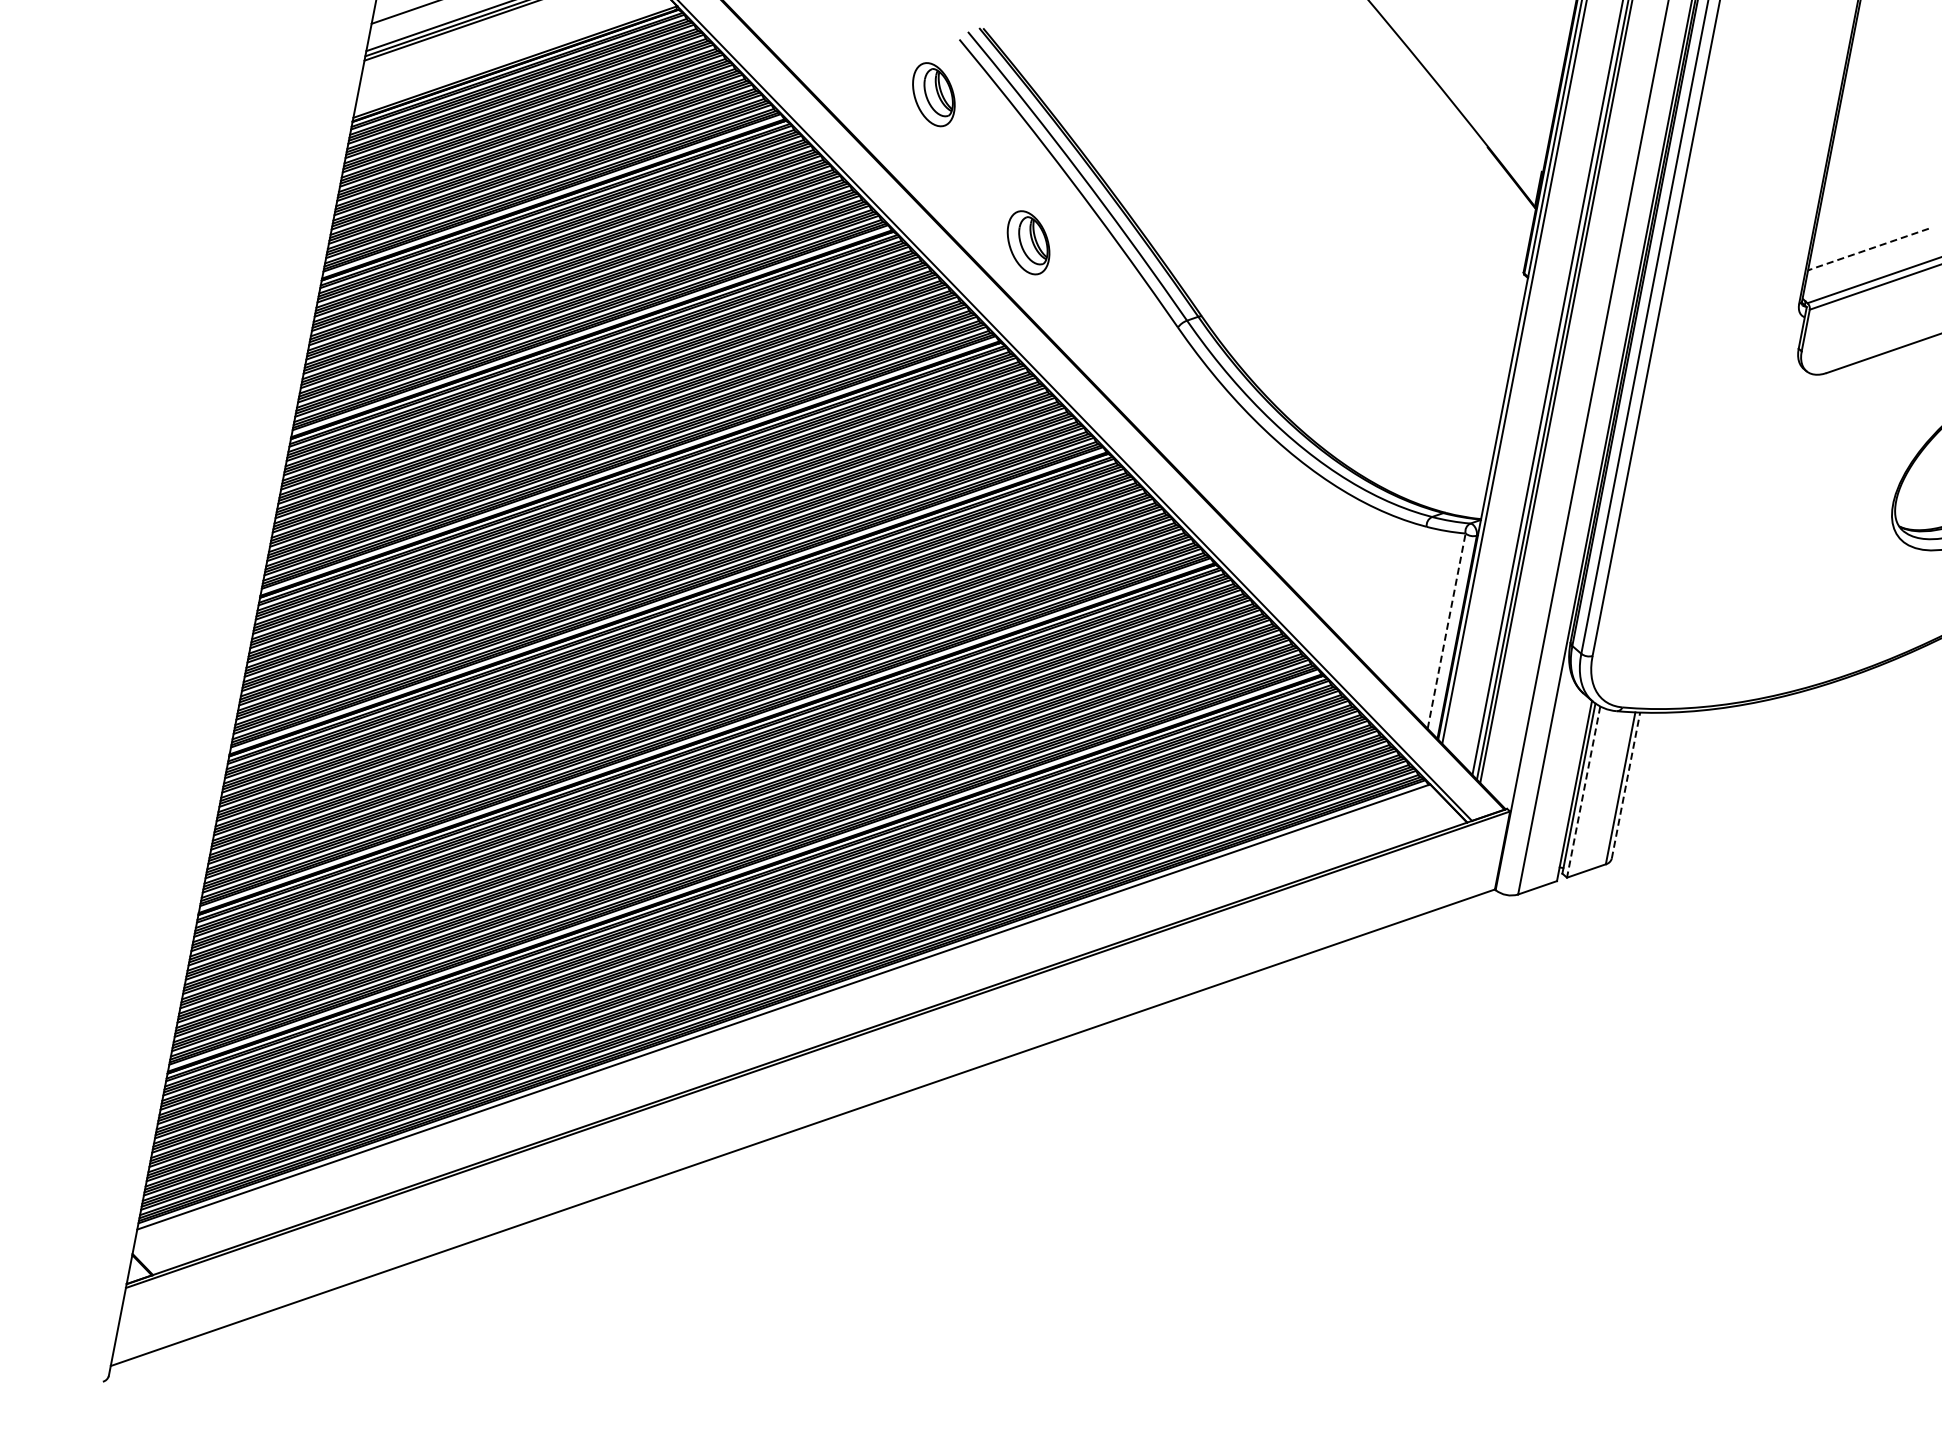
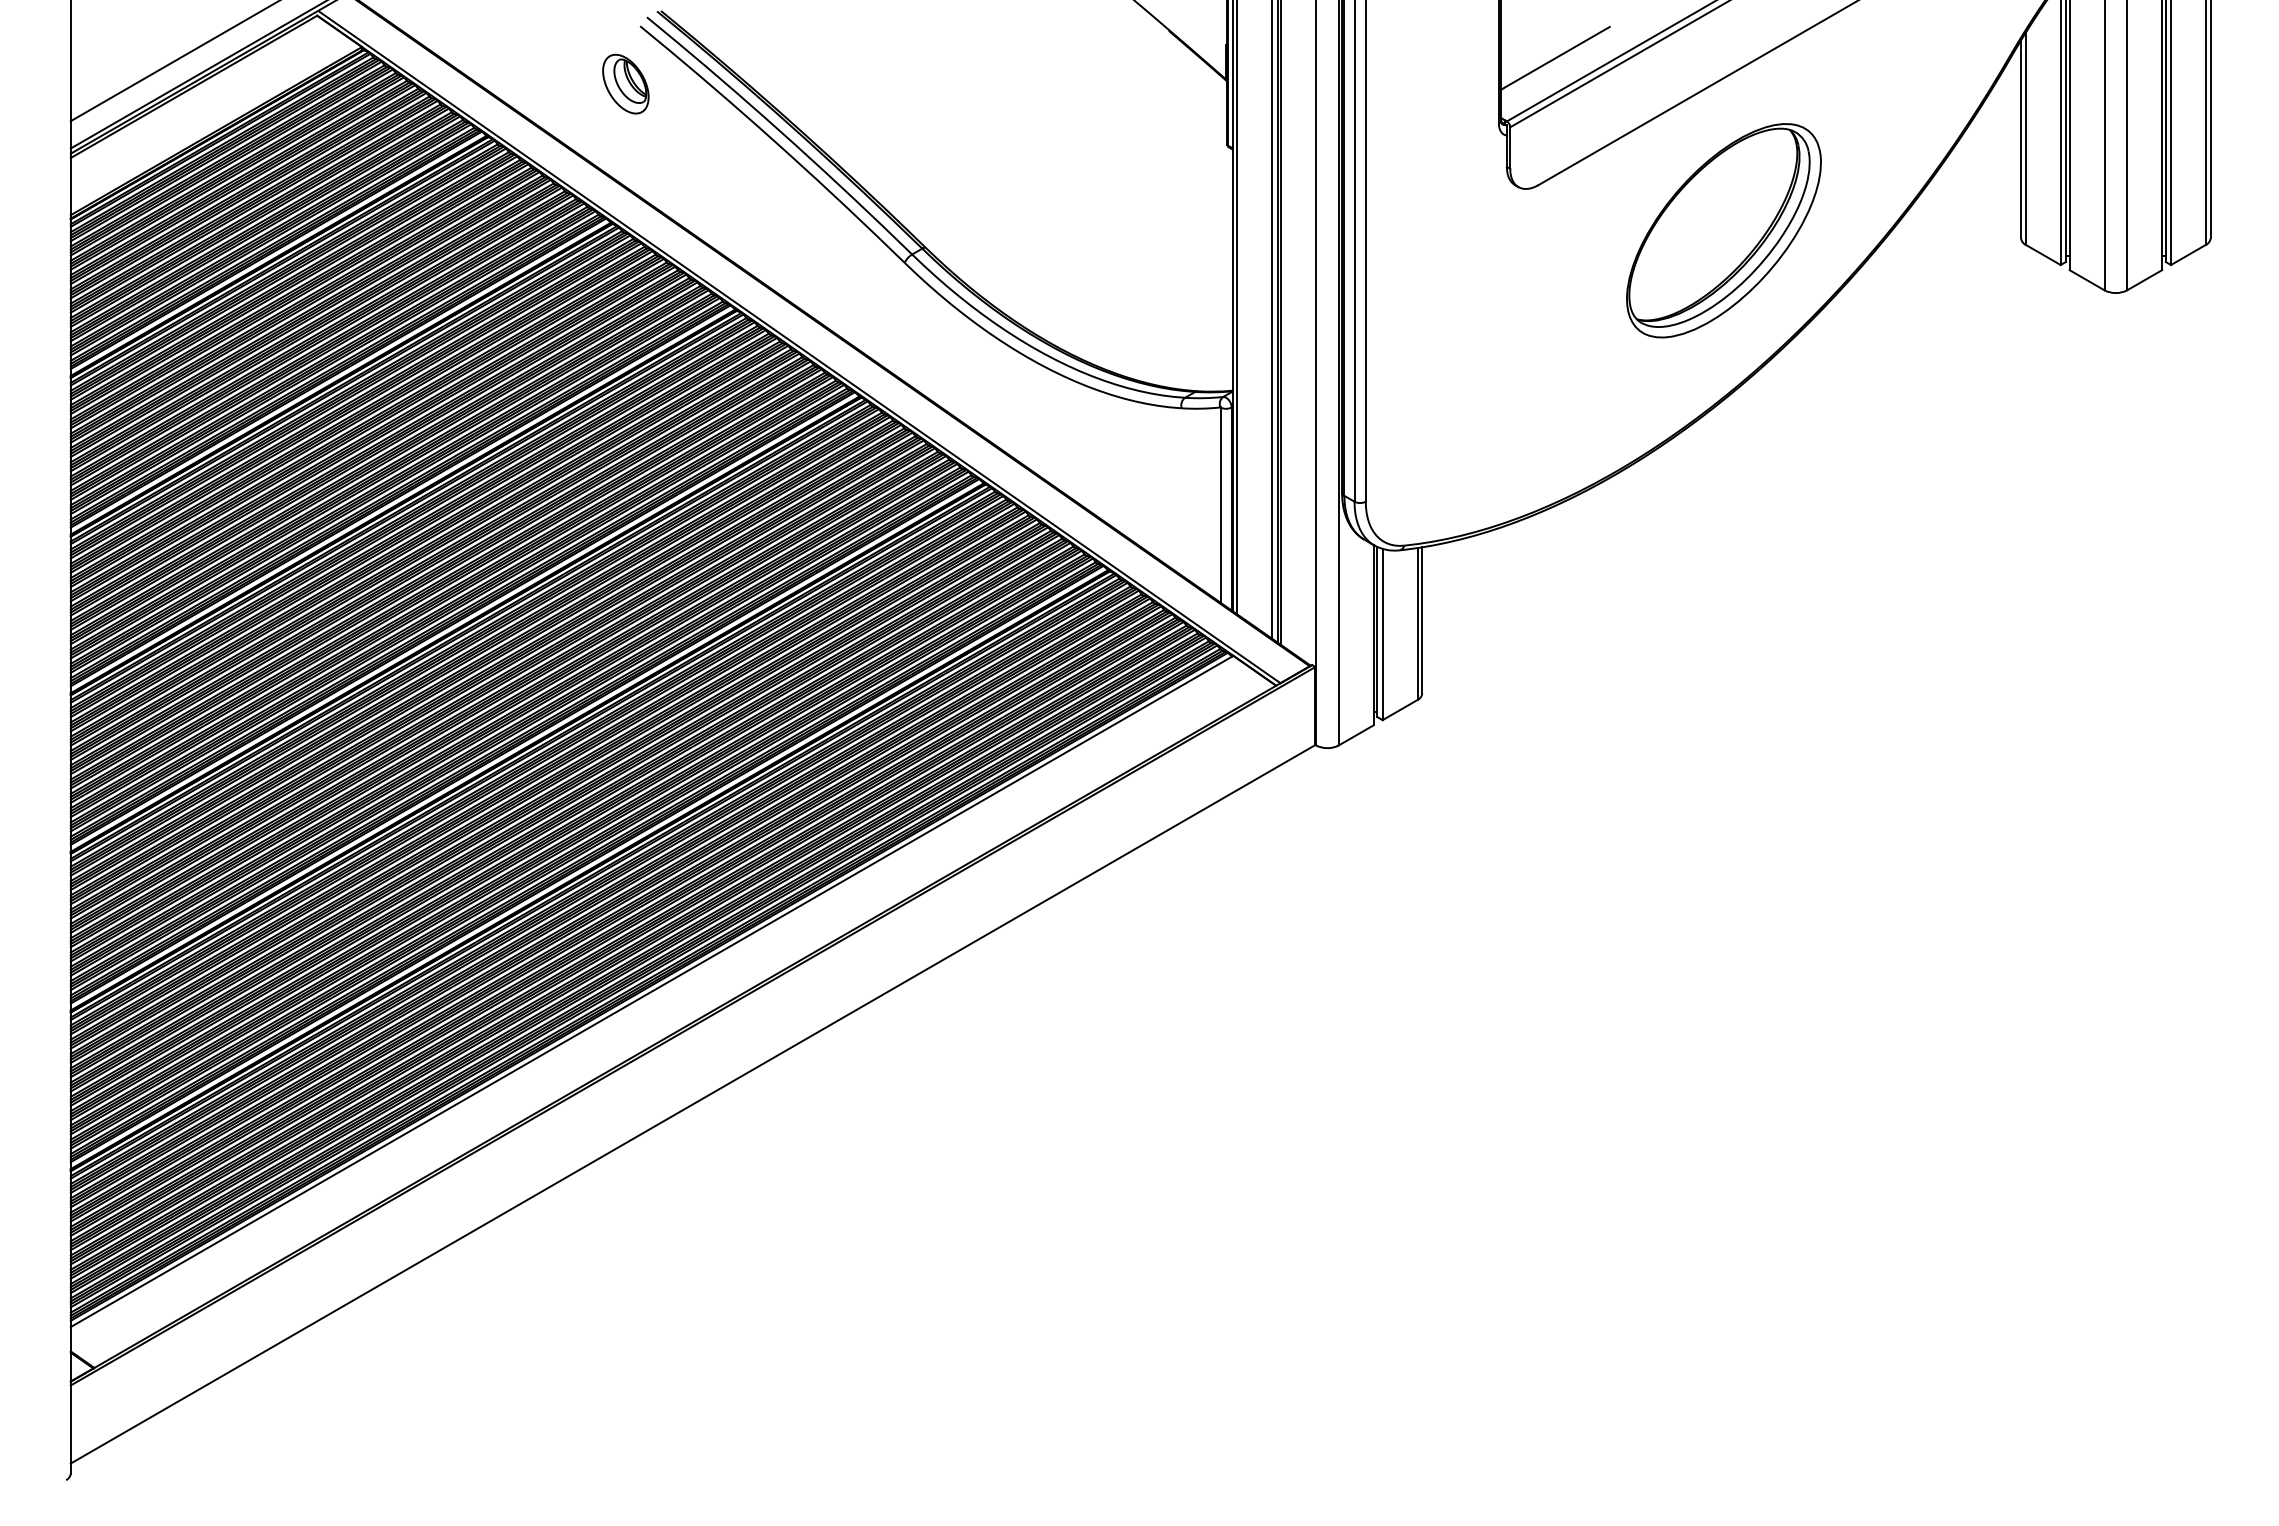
part: (1028, 242) -> (744, 208), removed
line: (1870, 249) -> (1557, 57), dashed -> solid
line: (1446, 631) -> (1220, 505), dashed -> solid
line: (1626, 784) -> (1422, 619), dashed -> solid
line: (1583, 792) -> (1382, 634), dashed -> solid

